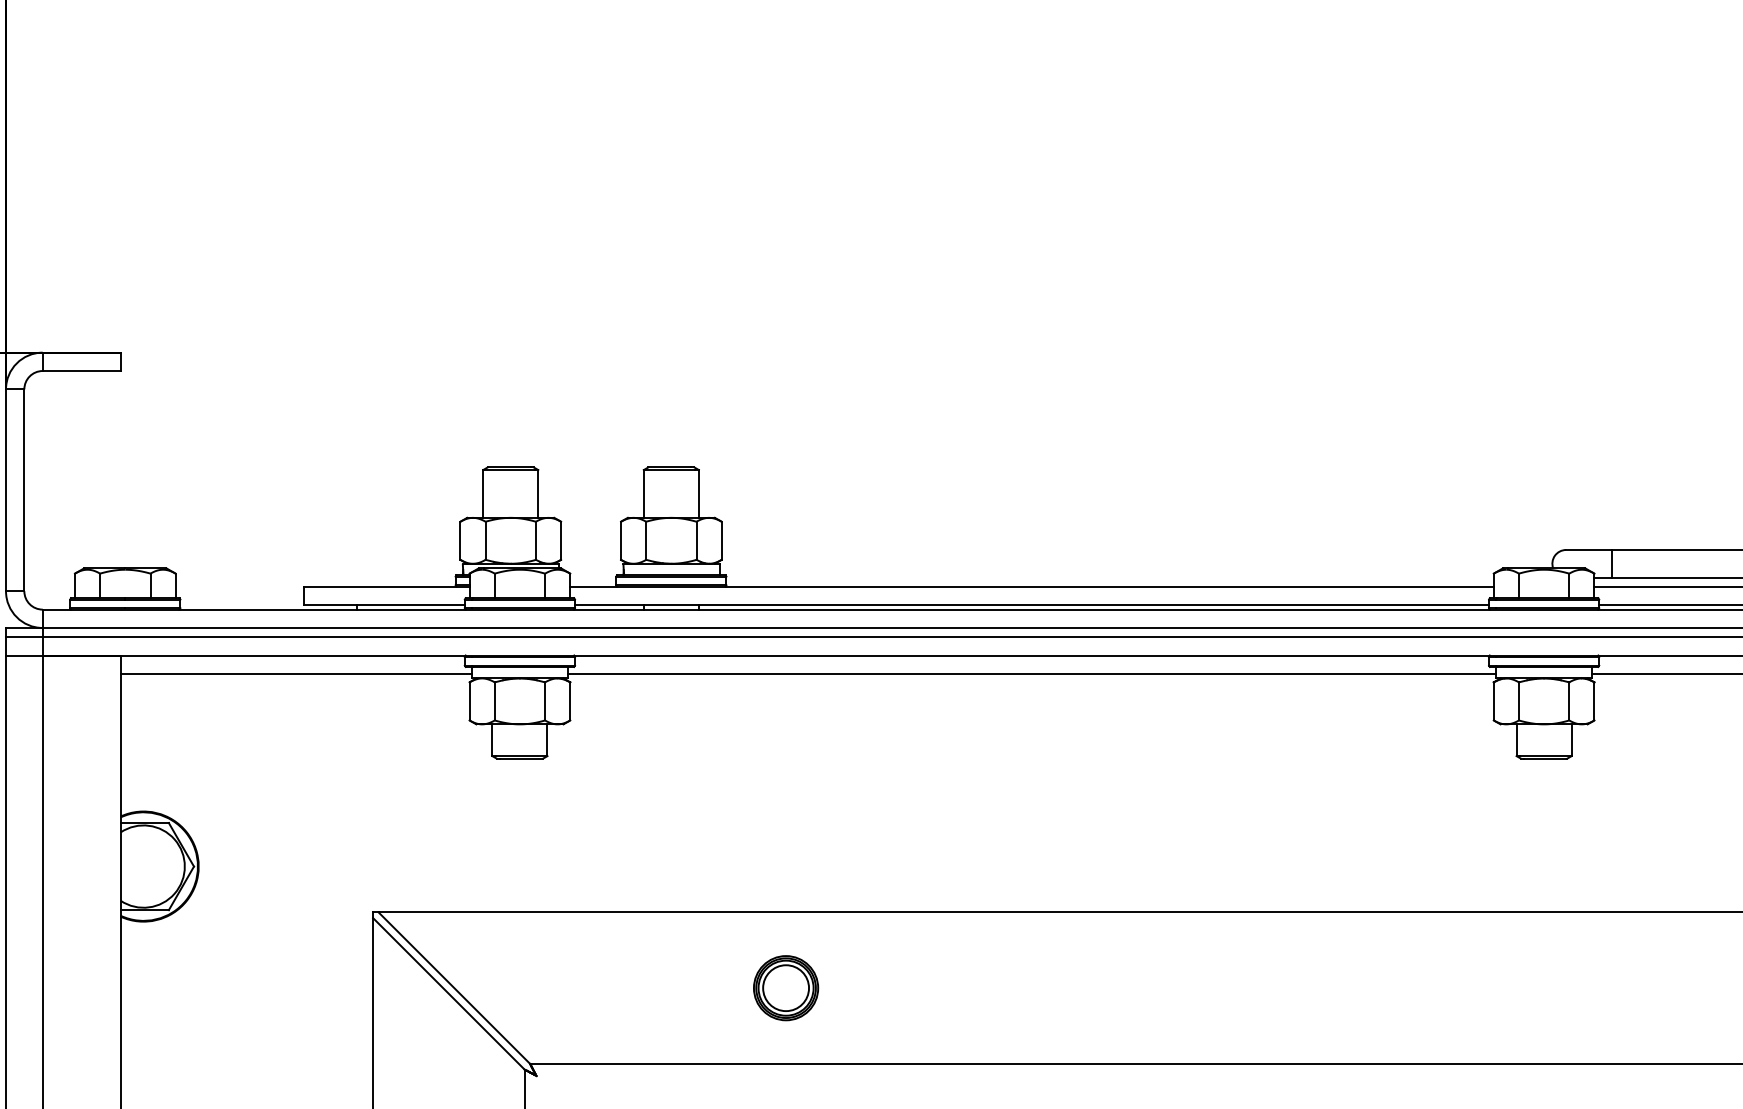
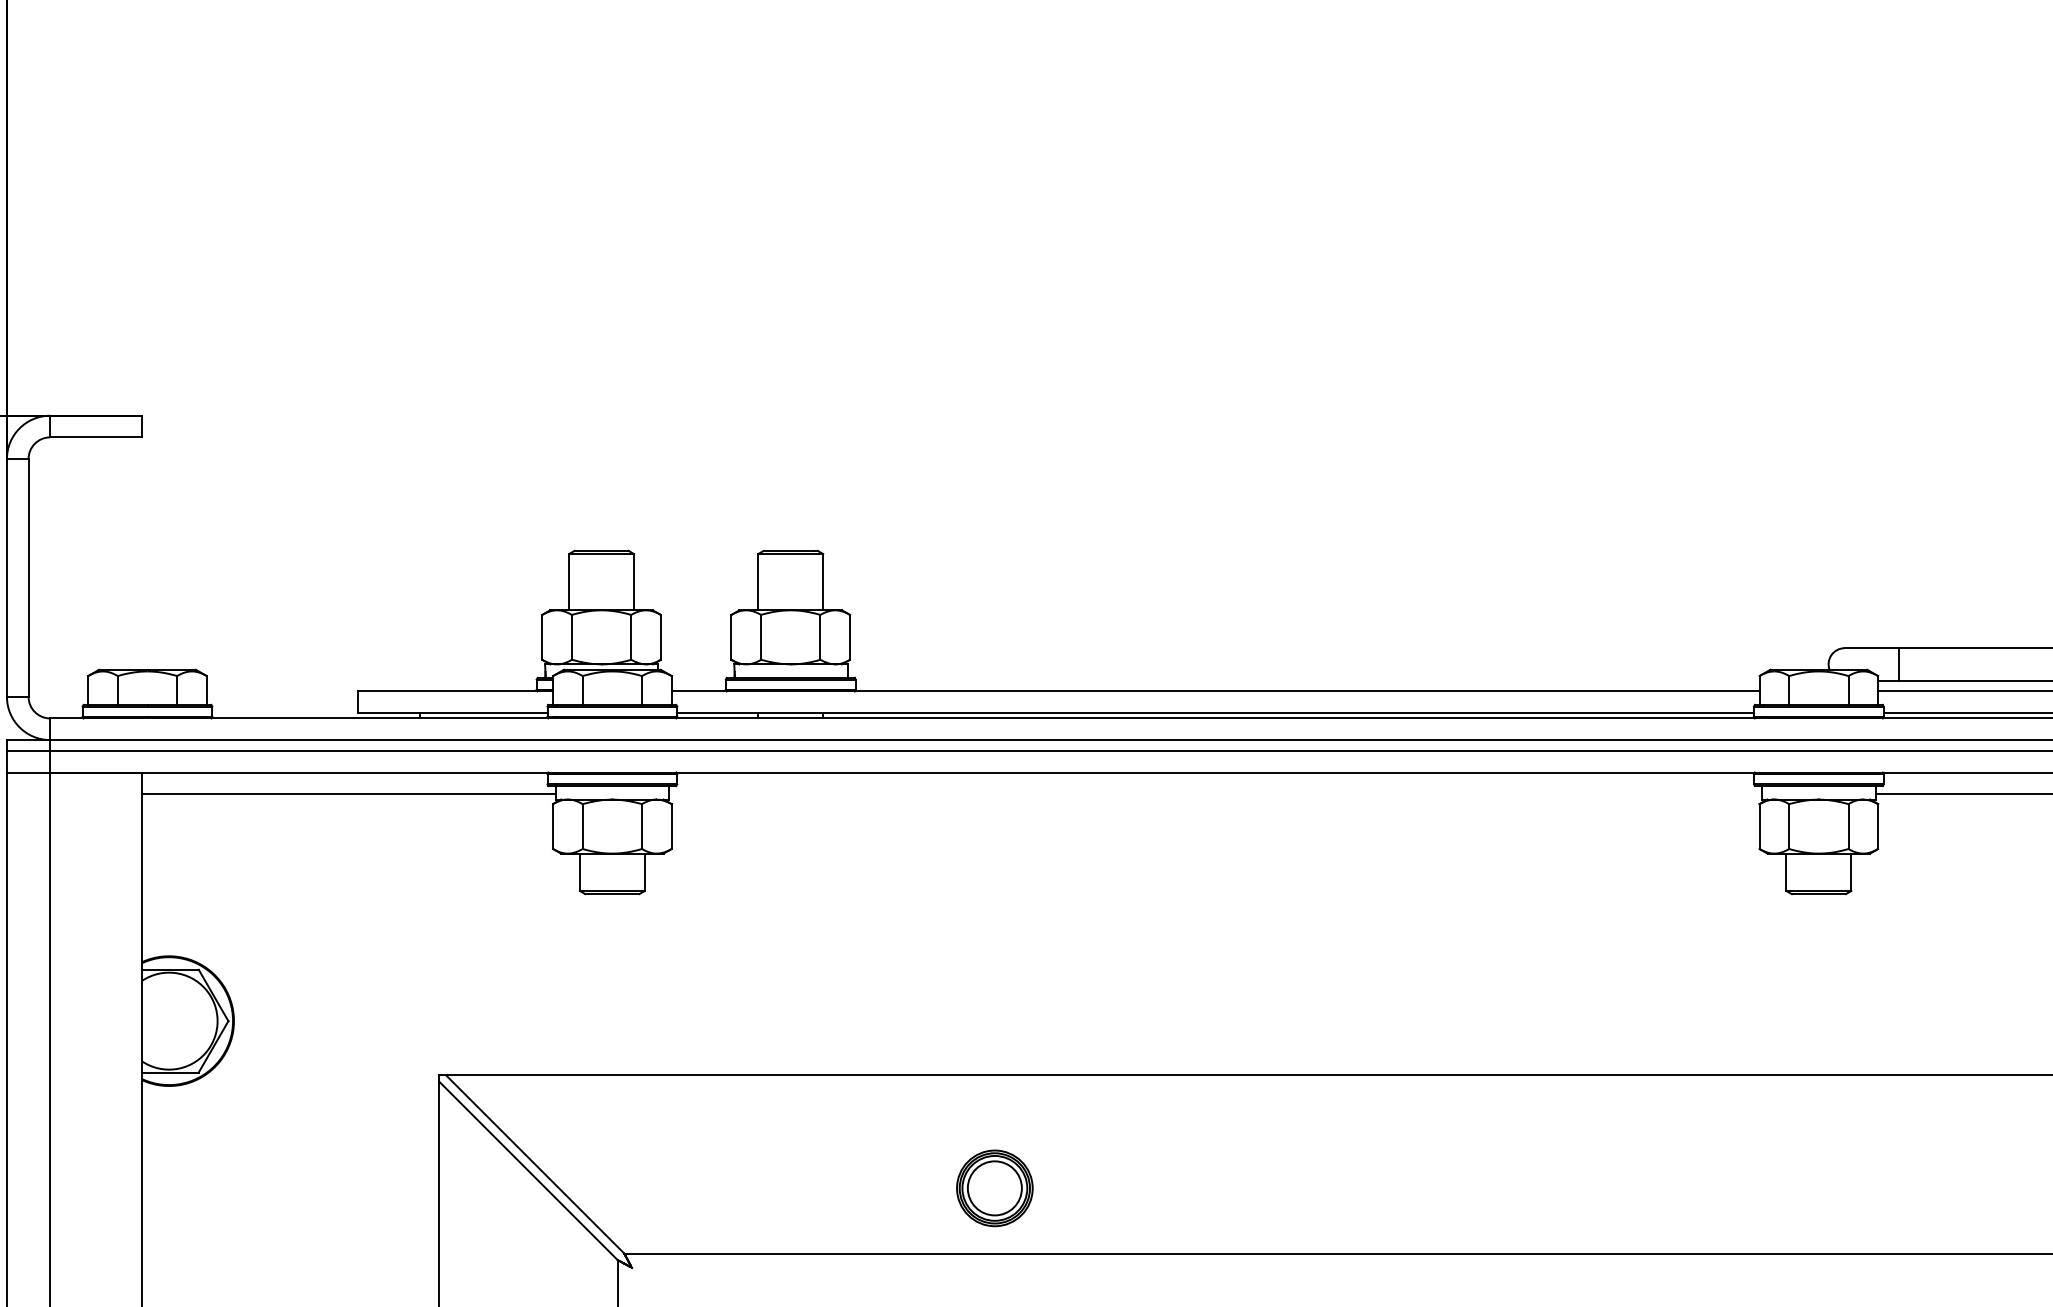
line: (1031, 674) -> (1215, 794), removed
part: (785, 988) -> (994, 1188), moved

